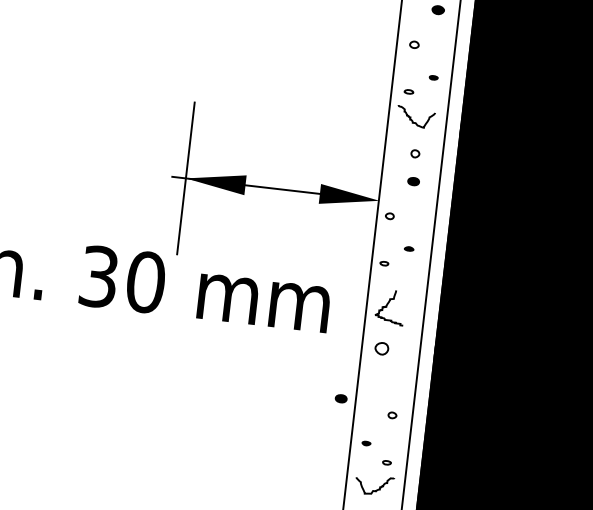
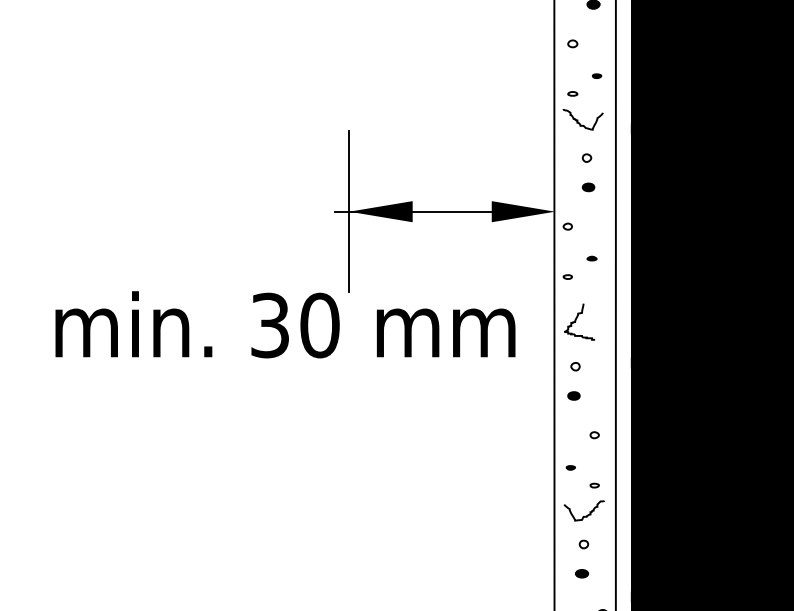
part: (381, 348) -> (575, 366), size x0.62
part: (340, 398) -> (573, 395), moved

